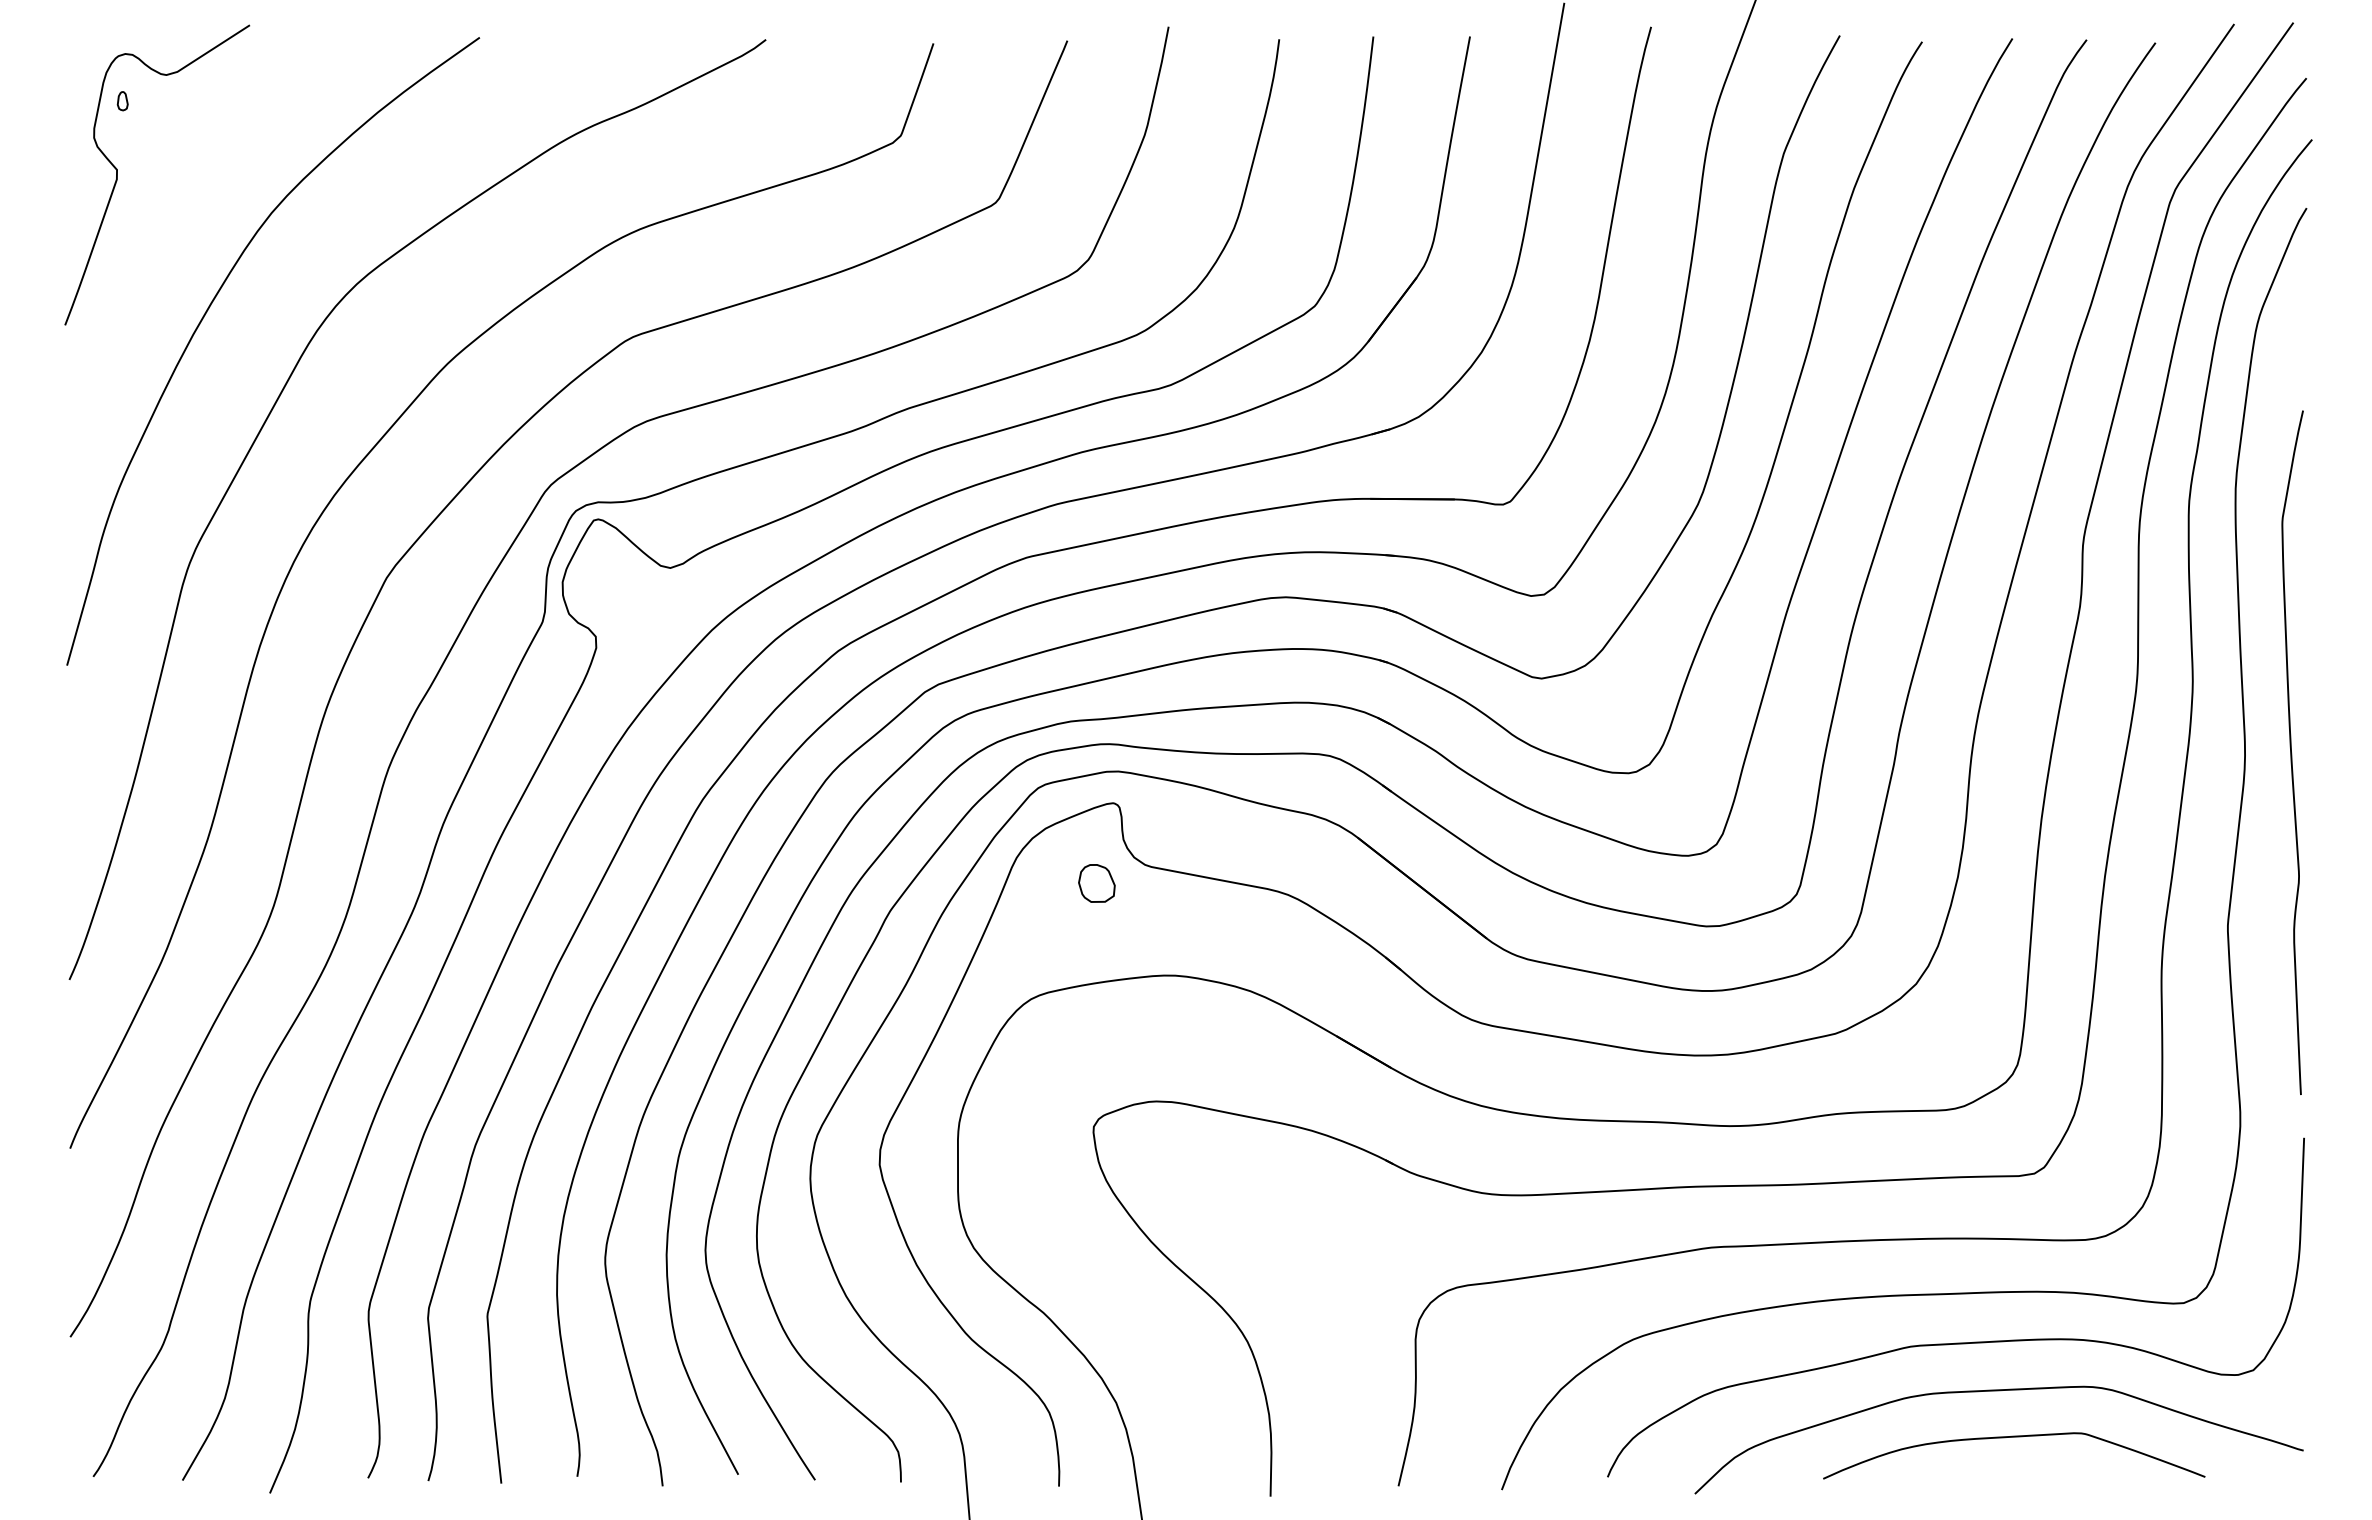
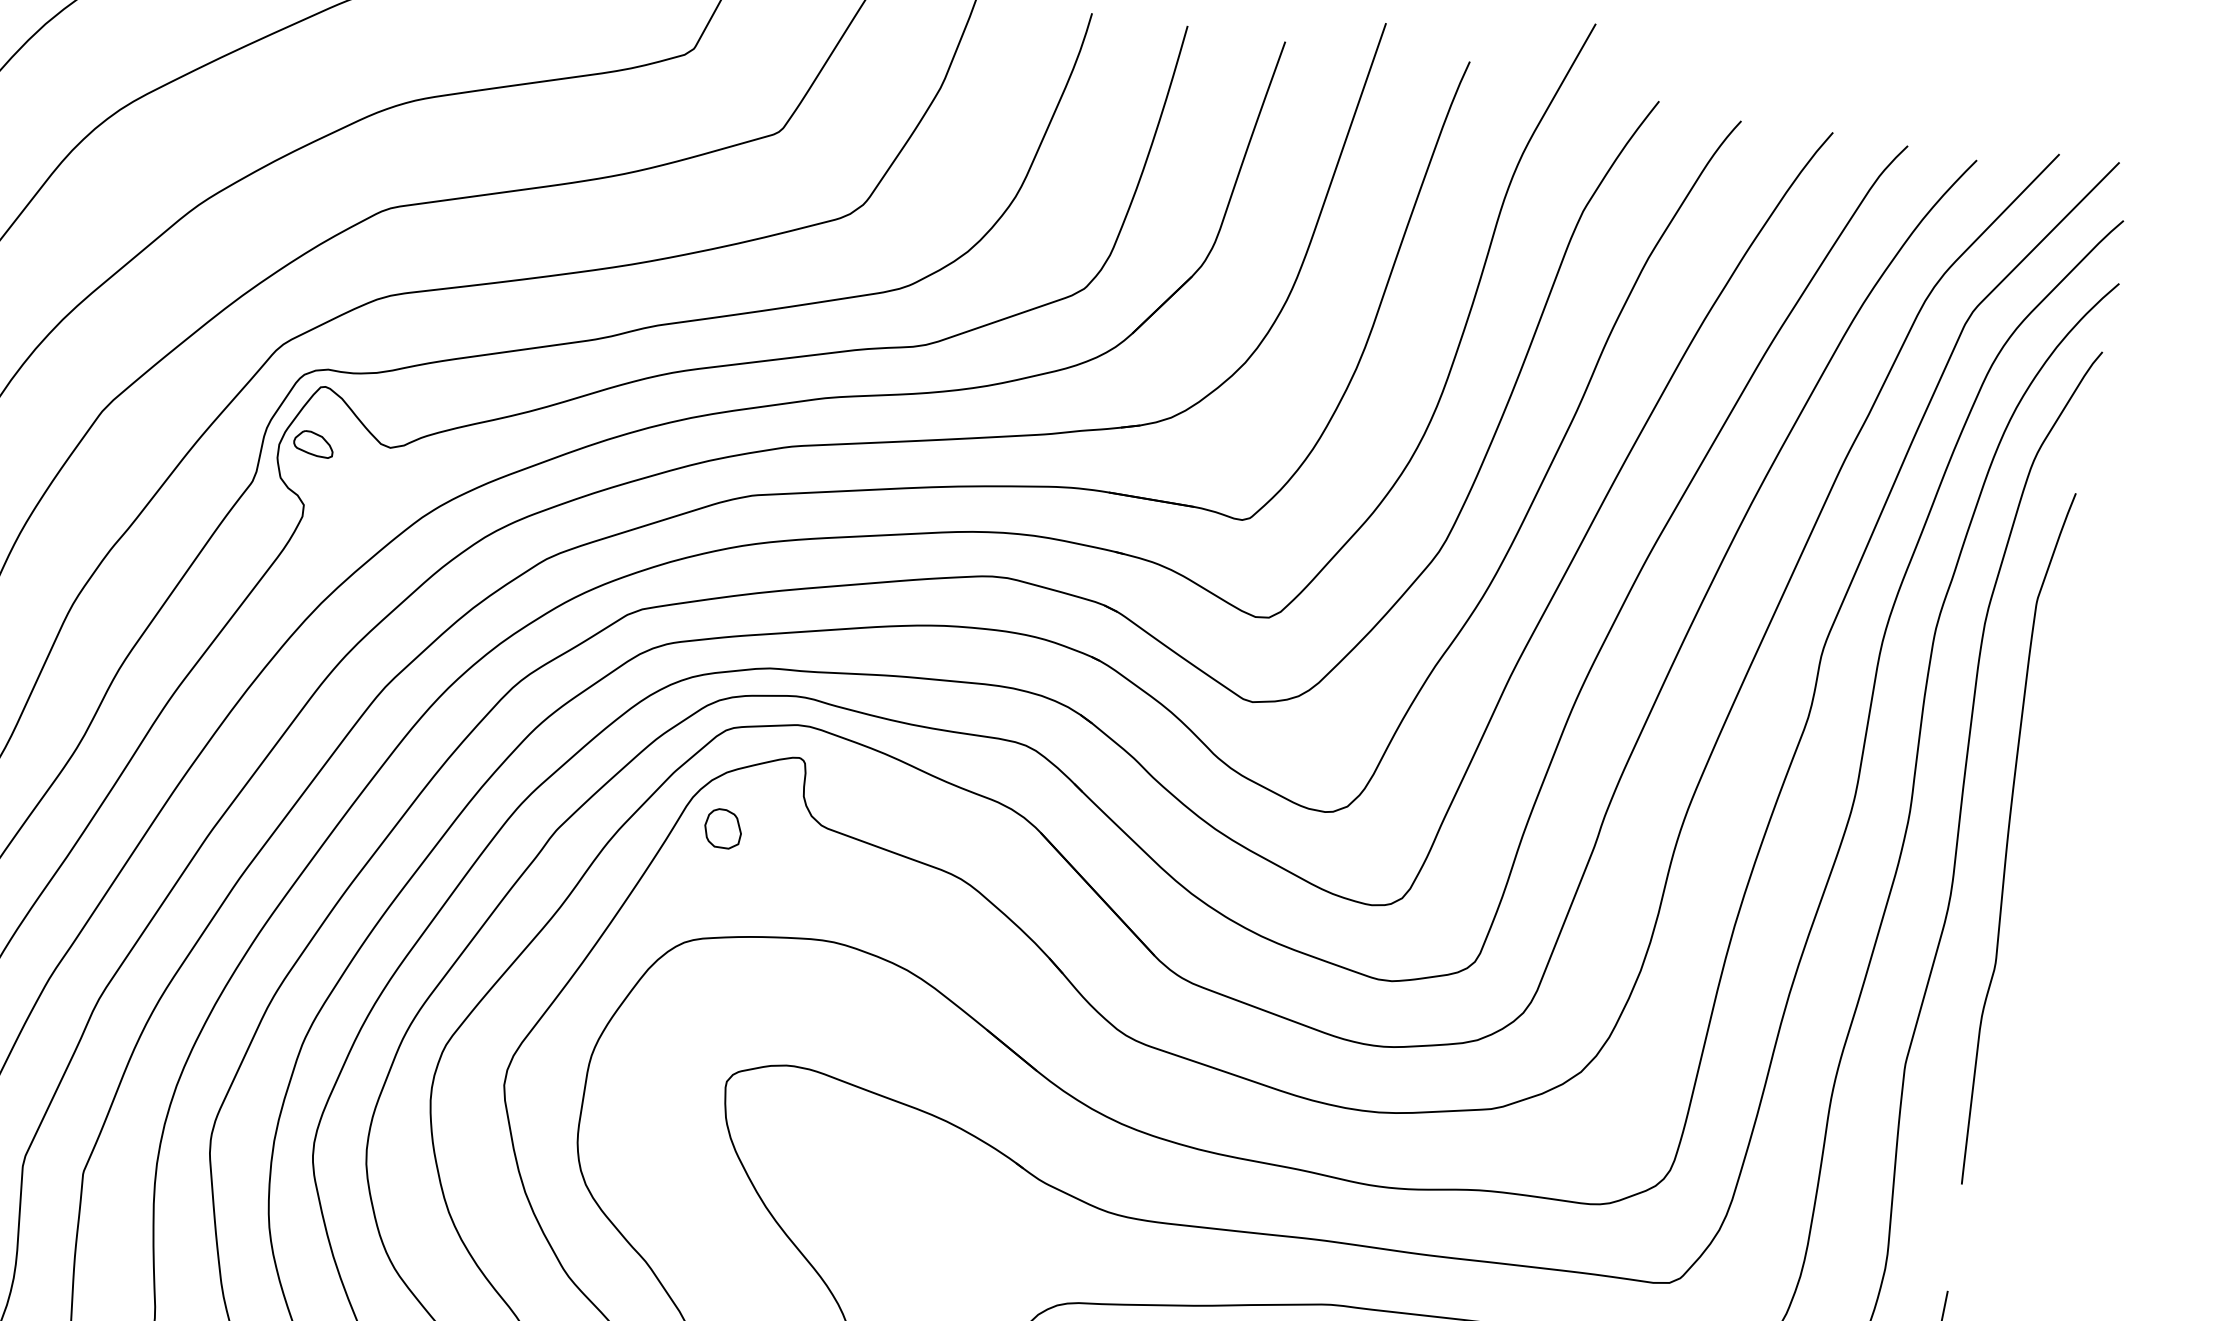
part: (595, 576) -> (313, 444), added
curve: (2291, 752) -> (2008, 836), moved
part: (1096, 883) -> (722, 828), moved

